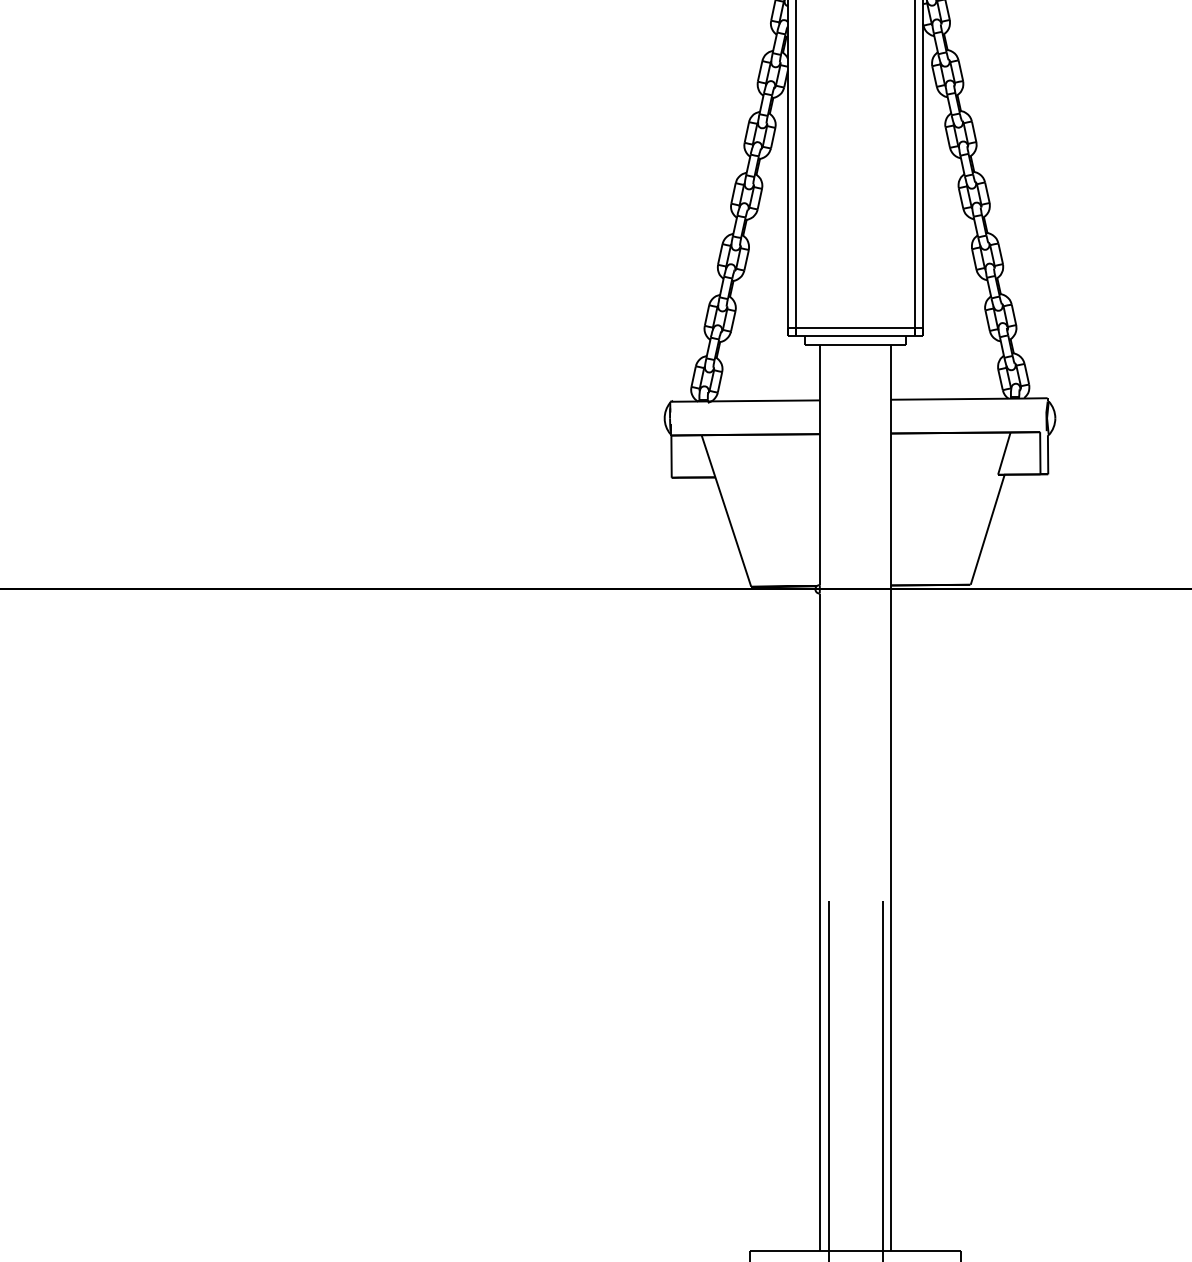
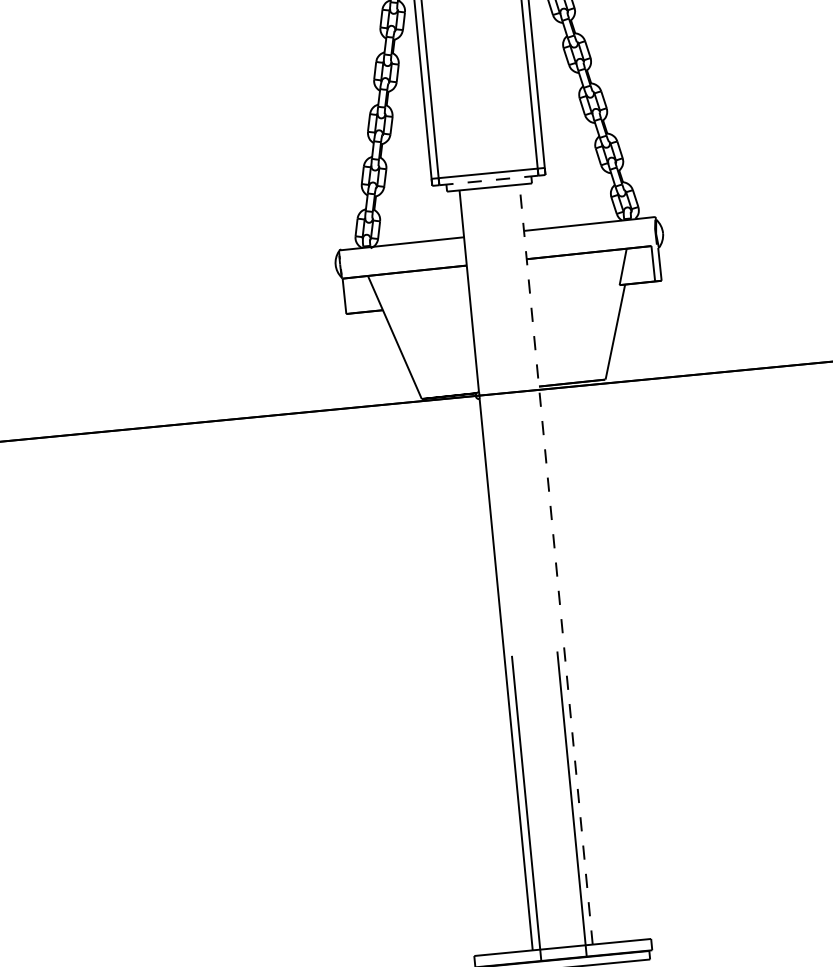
line: (855, 336) -> (488, 180), solid -> dashed
line: (891, 797) -> (556, 564), solid -> dashed

